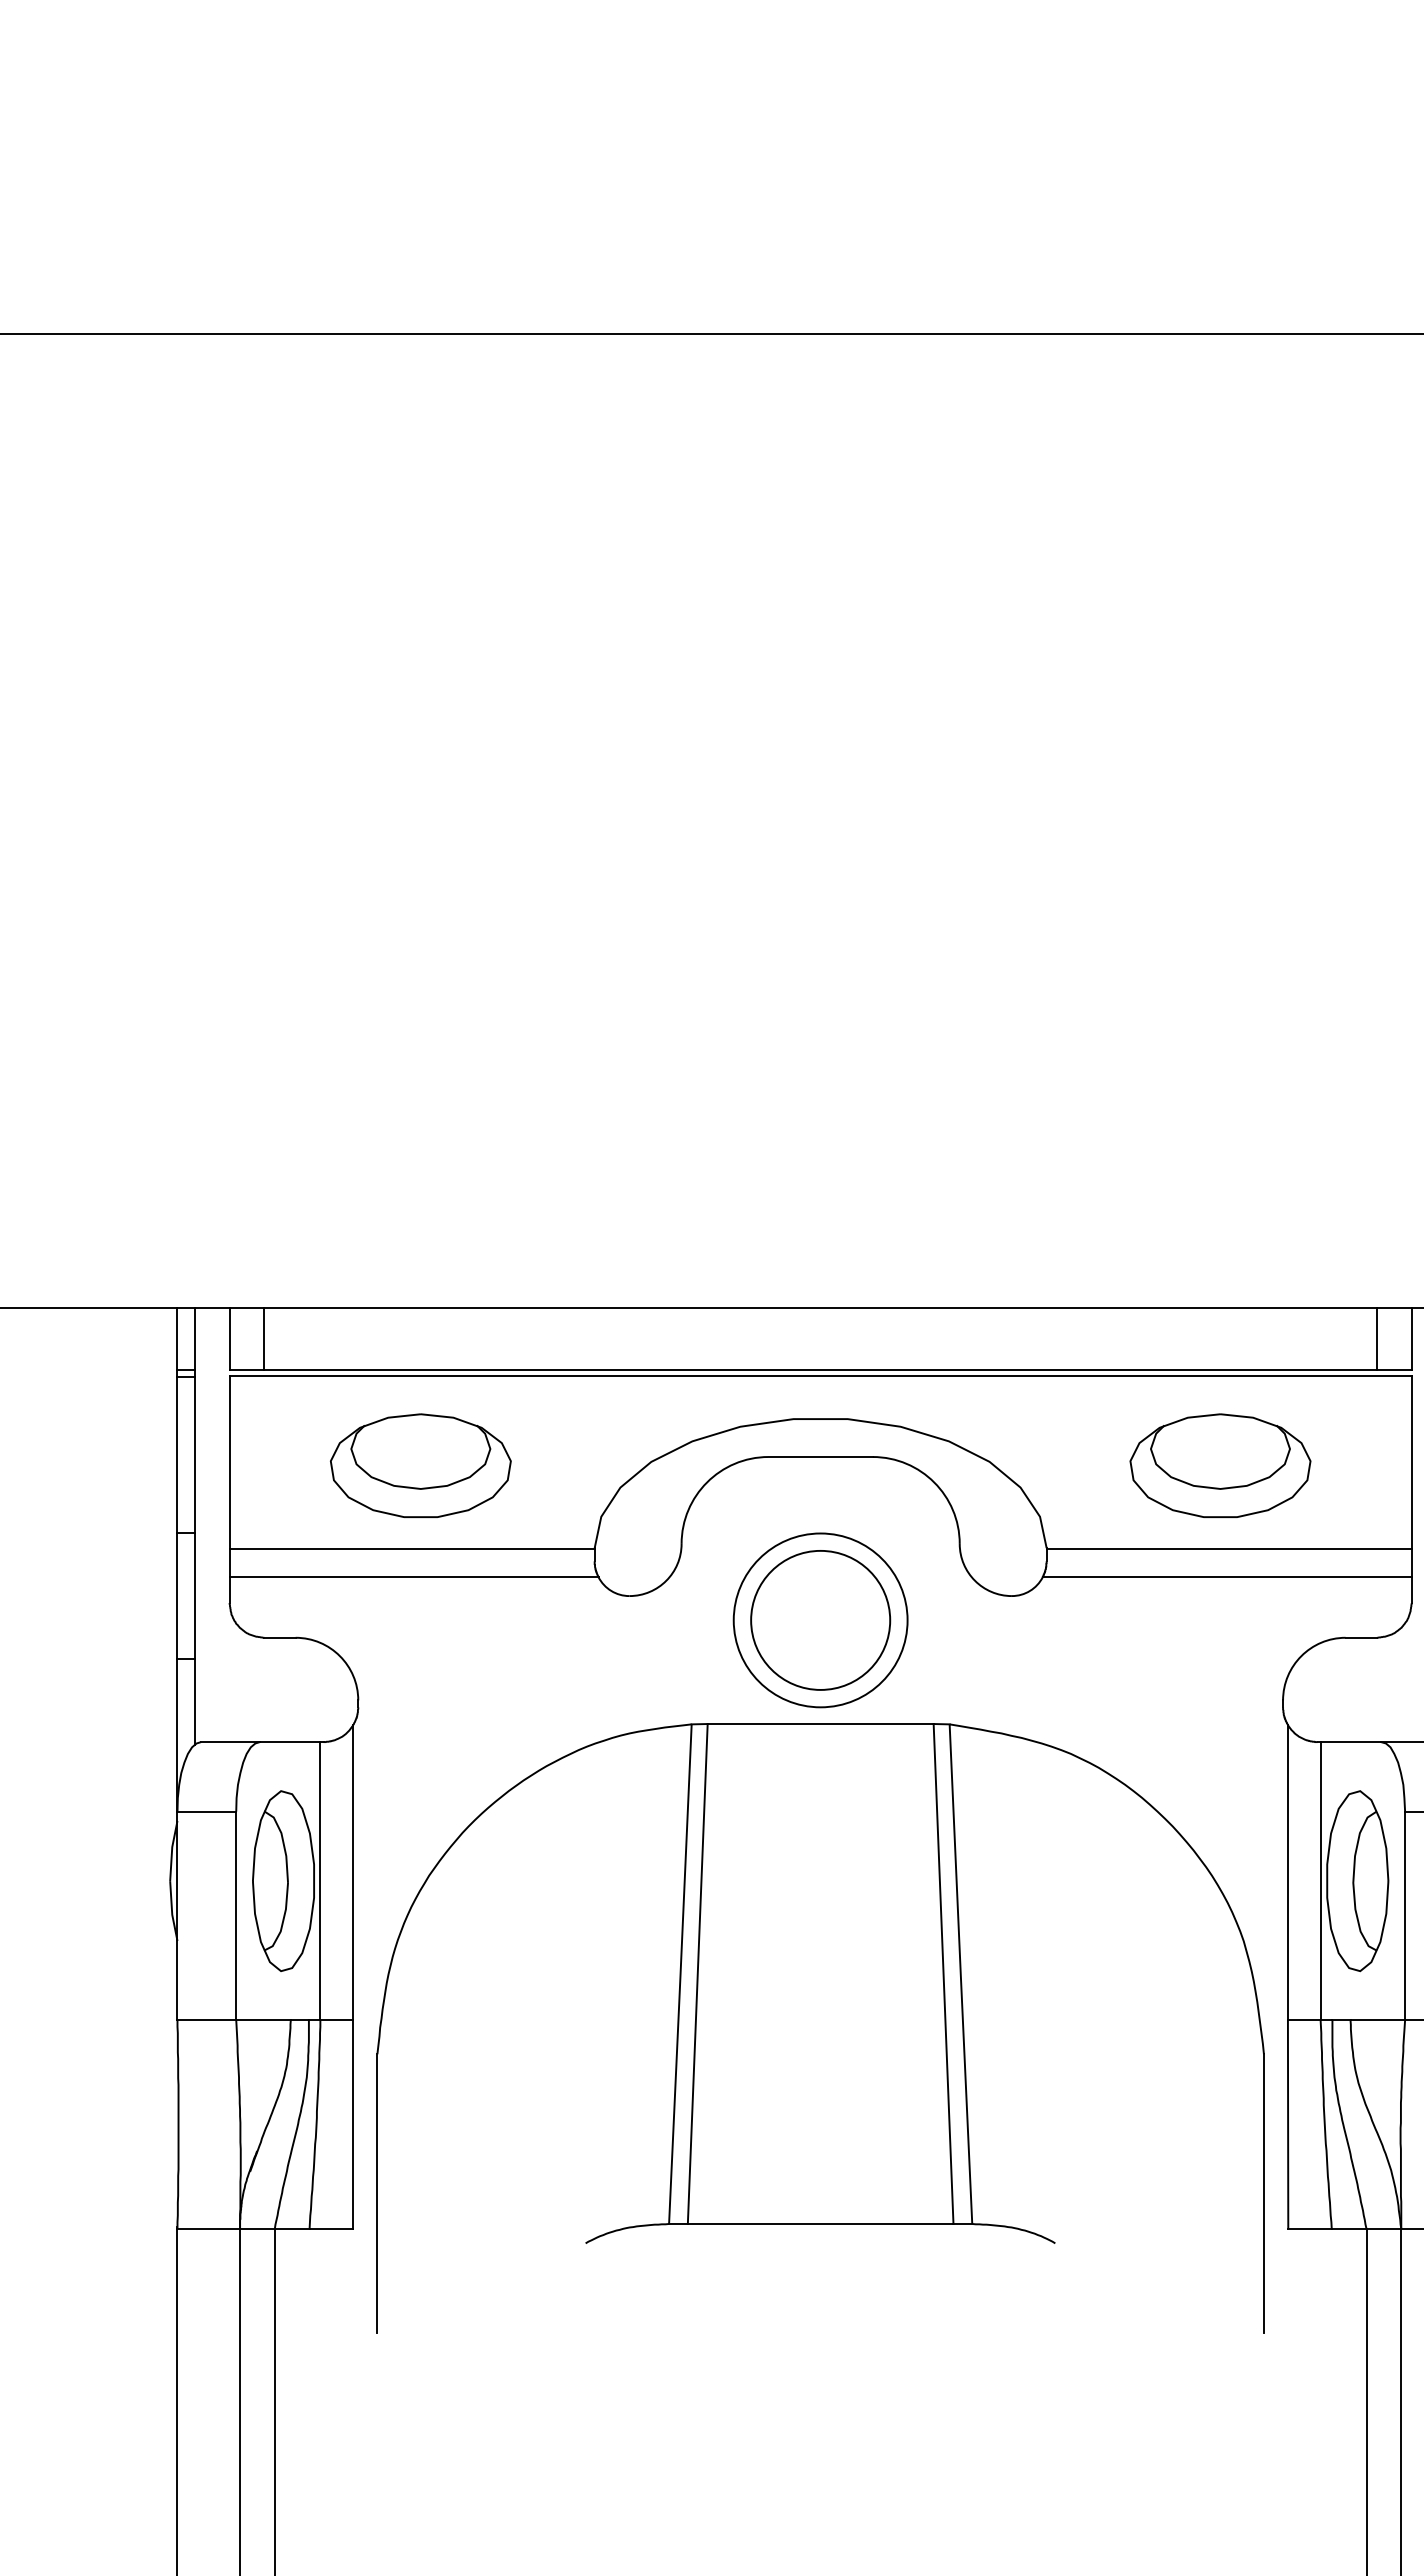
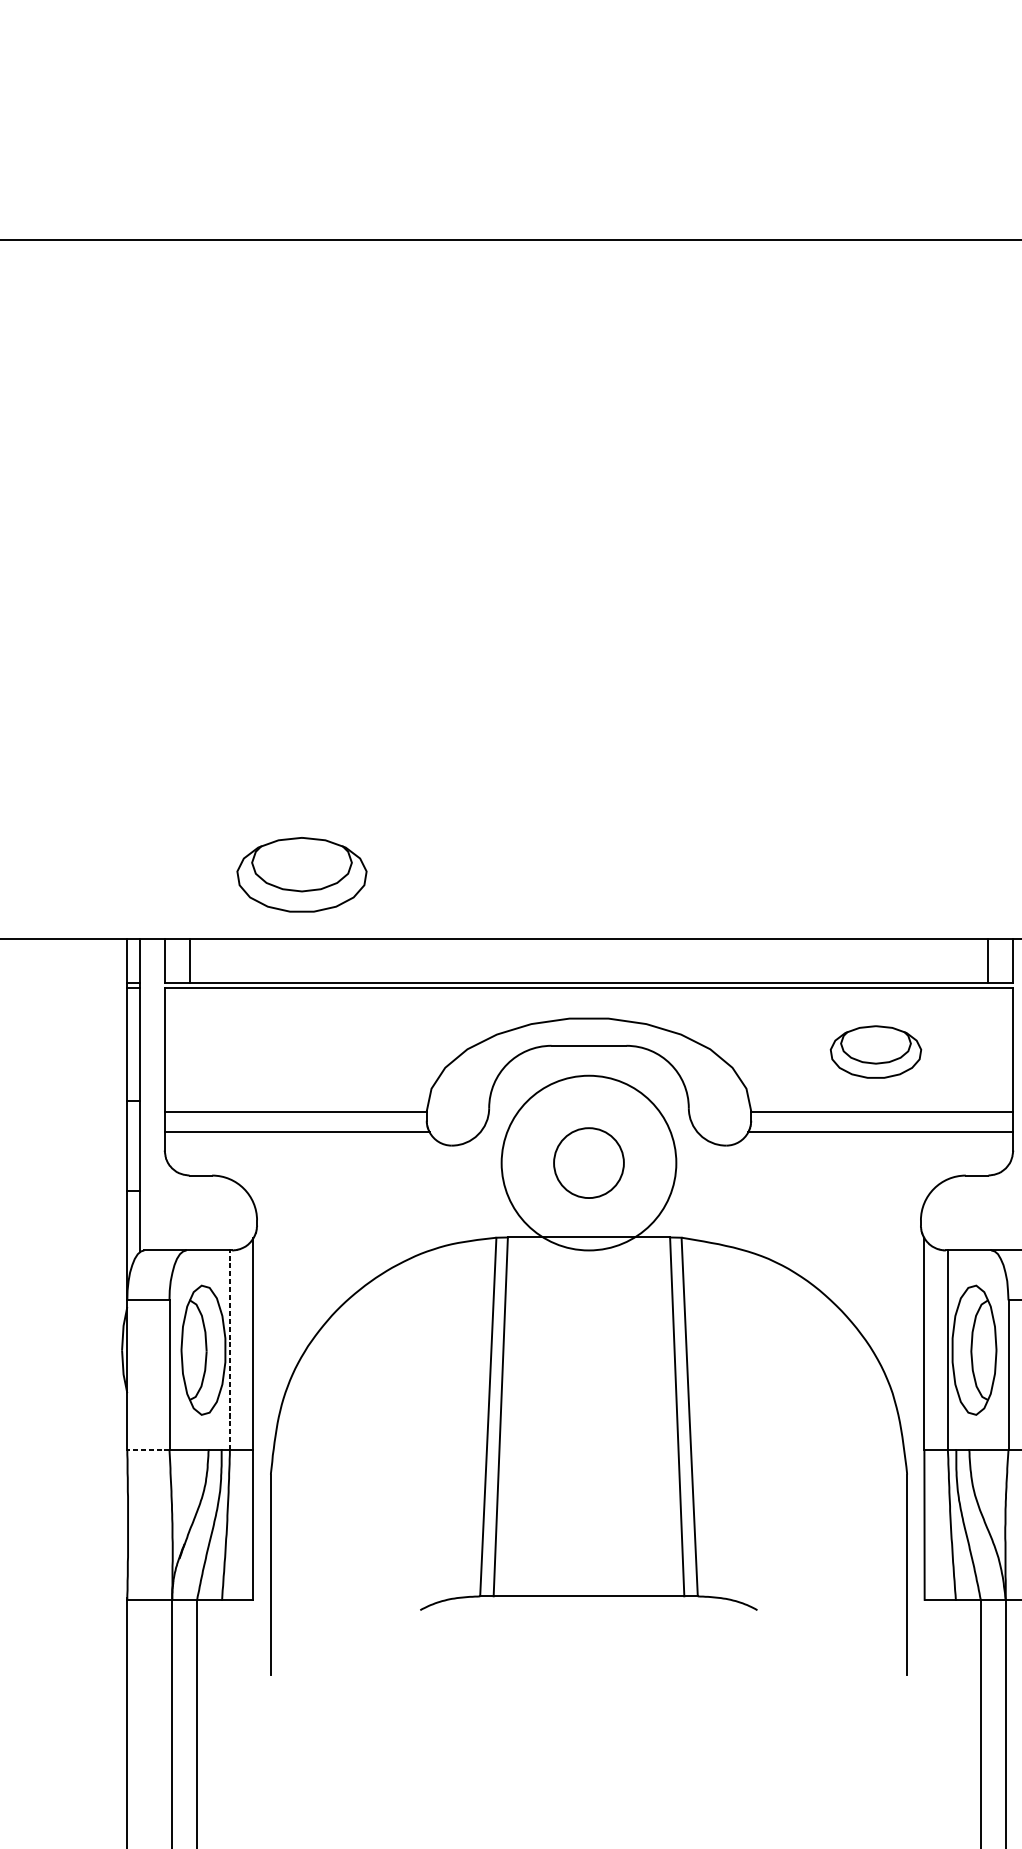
part: (420, 1465) -> (301, 874), moved
part: (1220, 1465) -> (876, 1051), size x0.7
circle: (820, 1619) -> (588, 1162), size x0.7
circle: (820, 1620) -> (588, 1163), size x1.4
line: (320, 1880) -> (229, 1349), solid -> dashed
line: (206, 2020) -> (148, 1450), solid -> dashed

